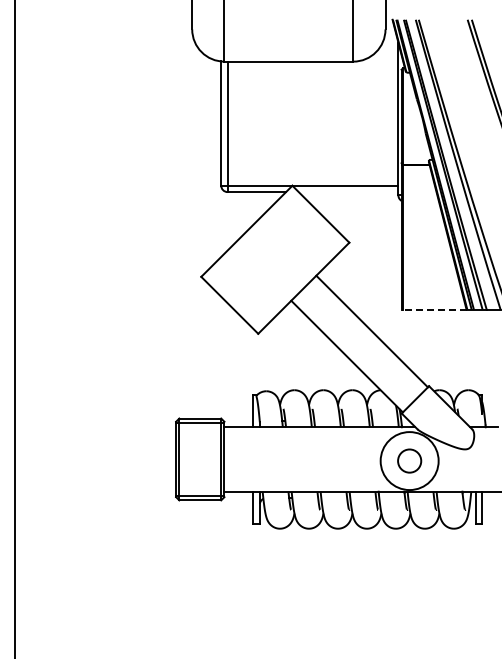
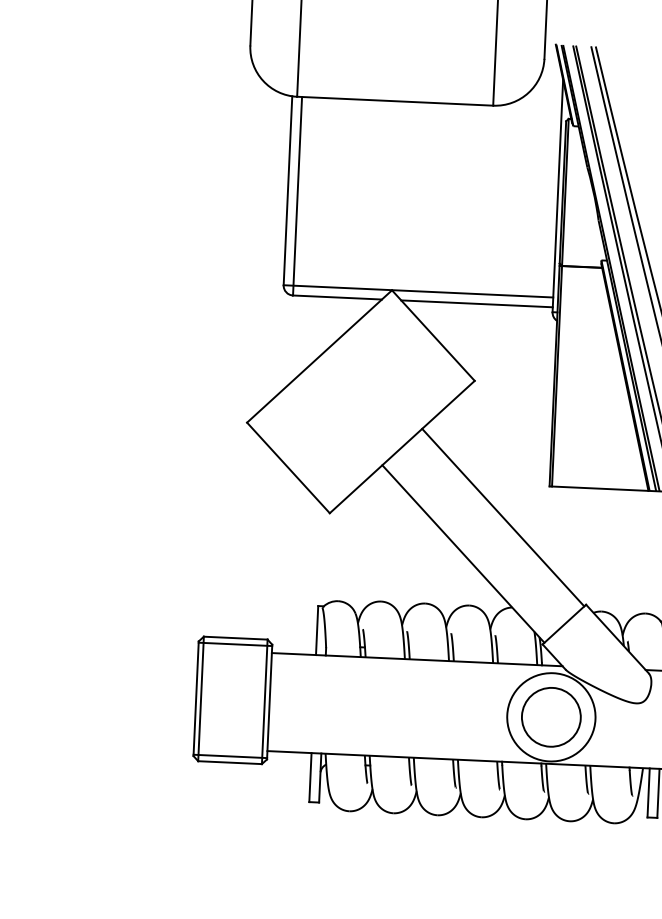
line: (348, 192) -> (476, 304), added
line: (433, 309) -> (598, 488), dashed -> solid
circle: (409, 460) -> (551, 716), size x1.67

